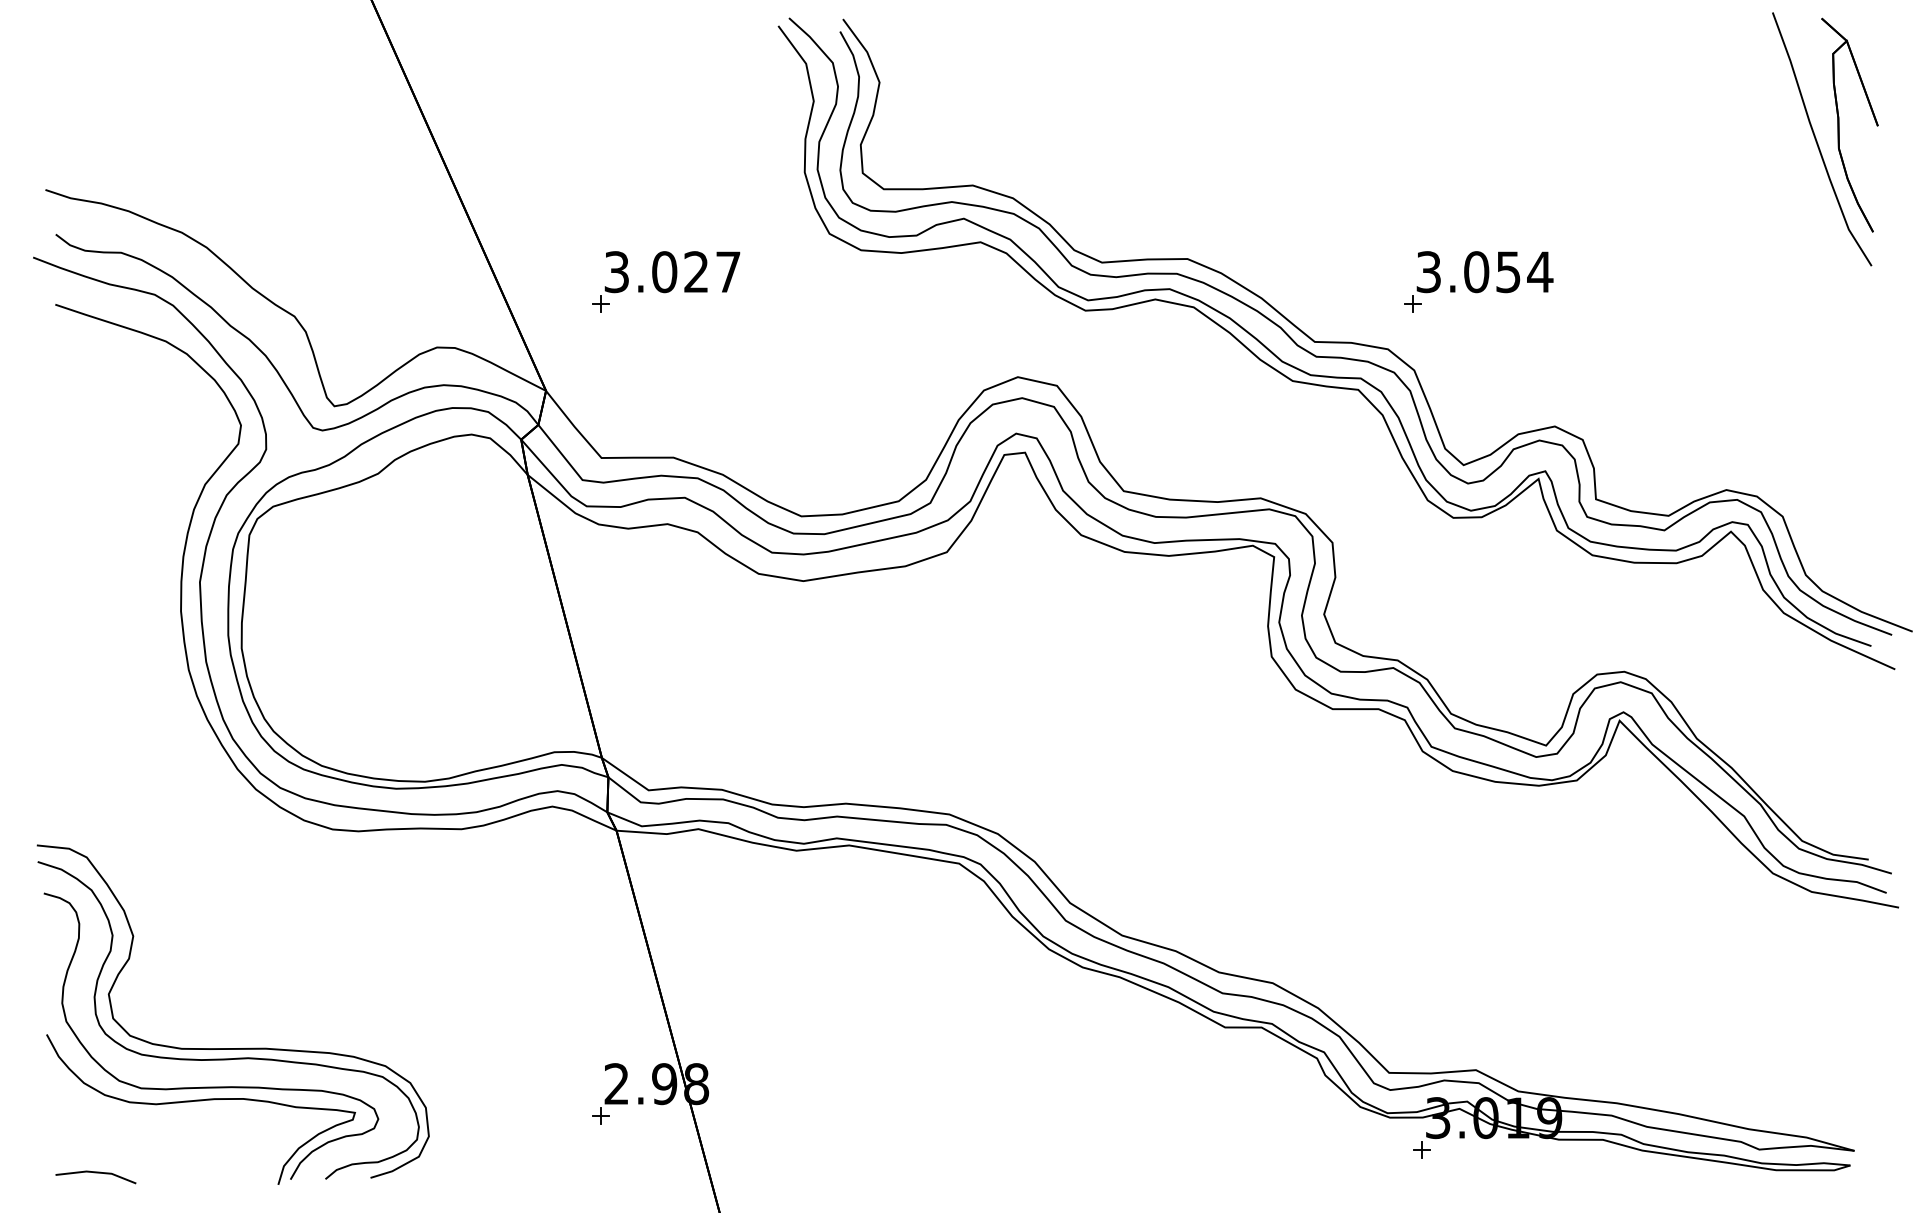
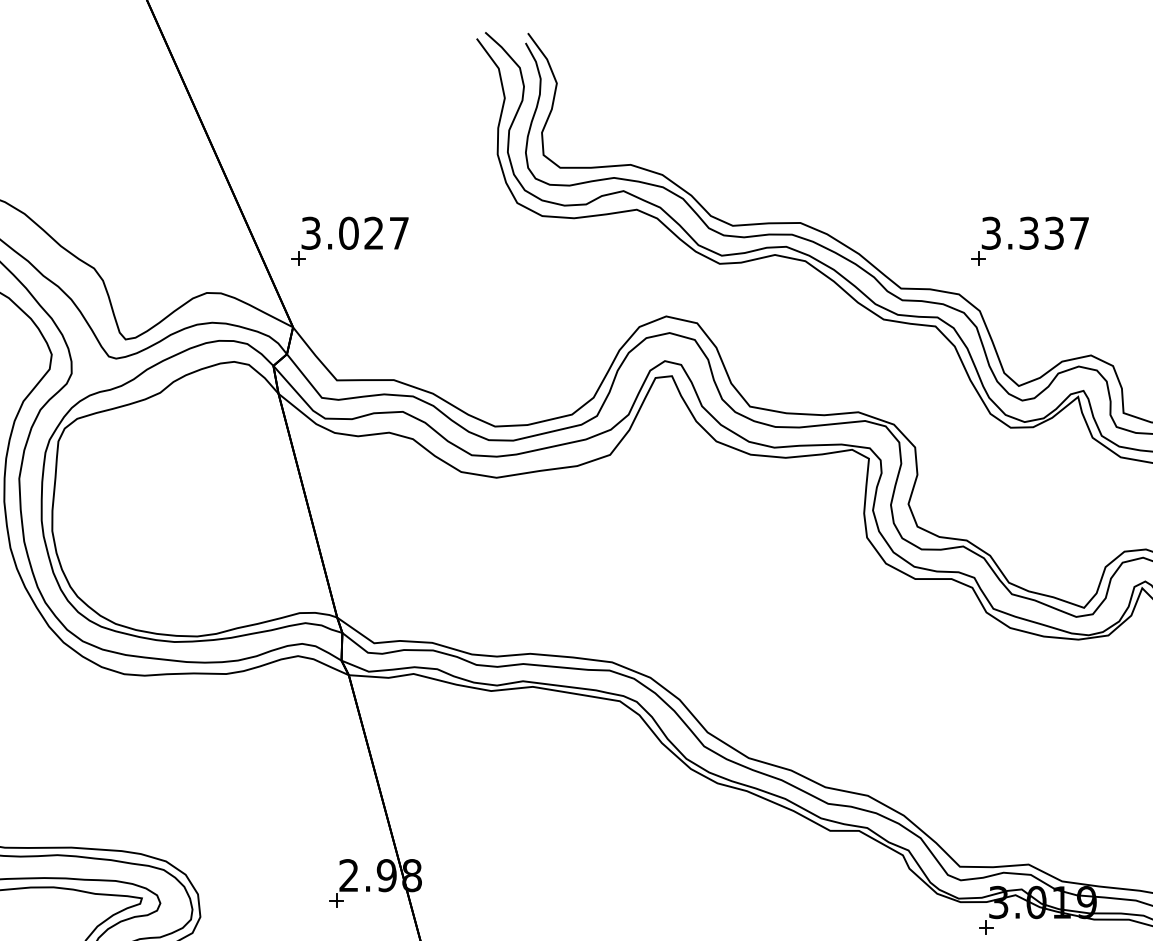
text: (1508, 272) -> (1054, 233), 3.054 -> 3.337
part: (666, 281) -> (350, 240), moved

